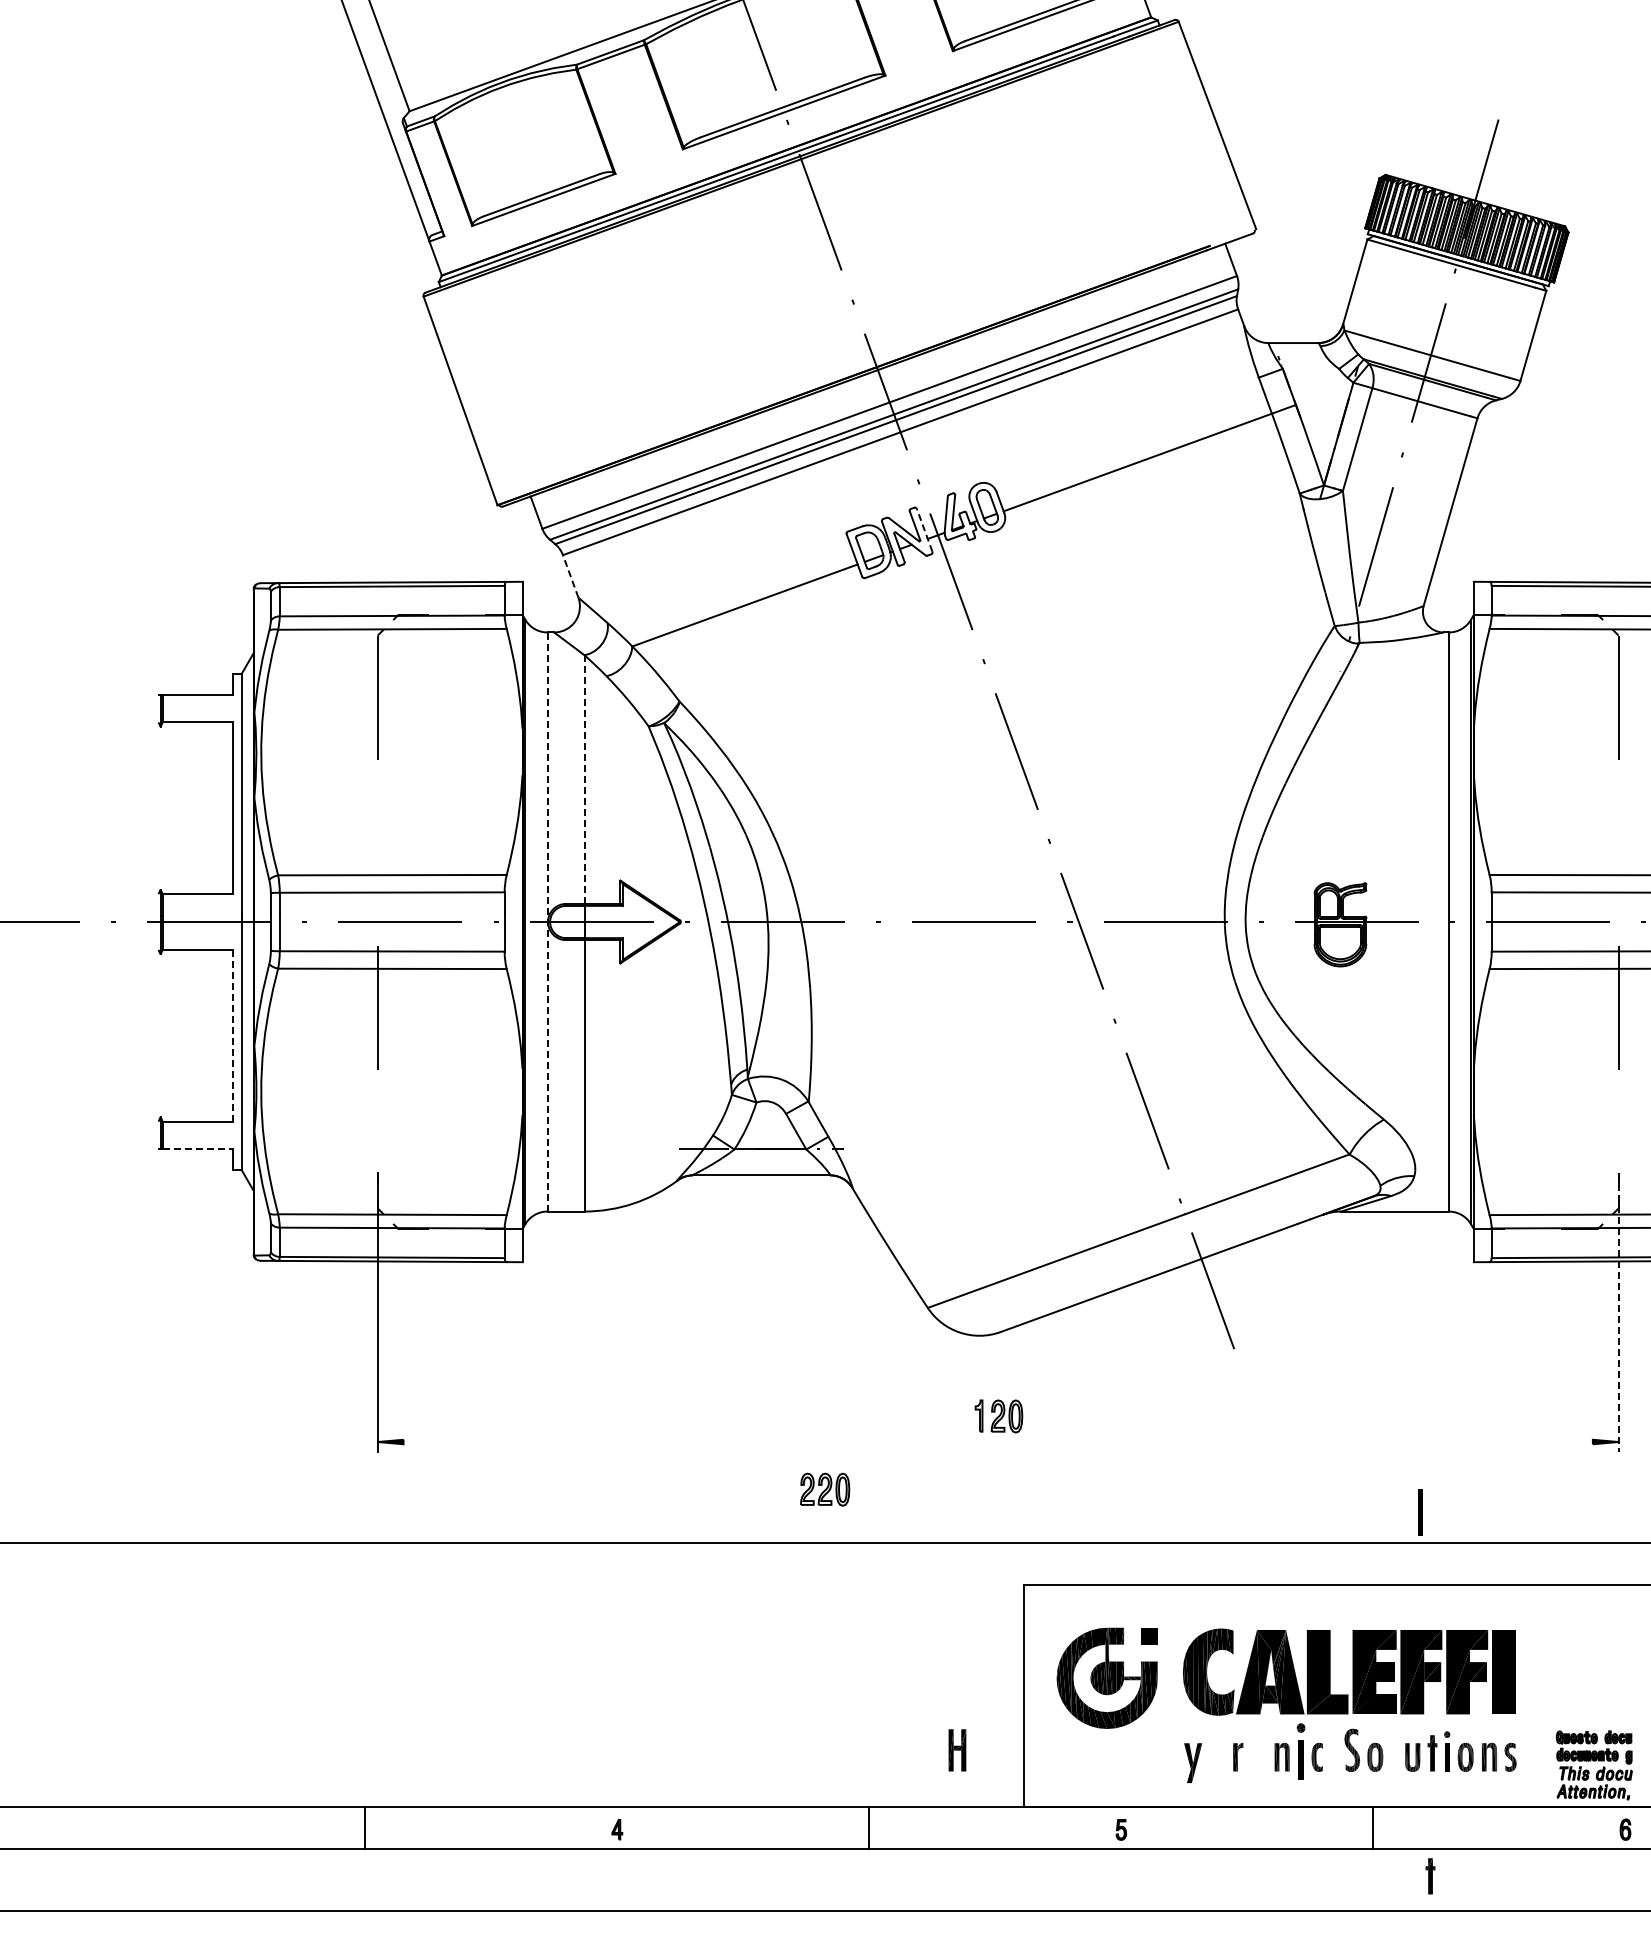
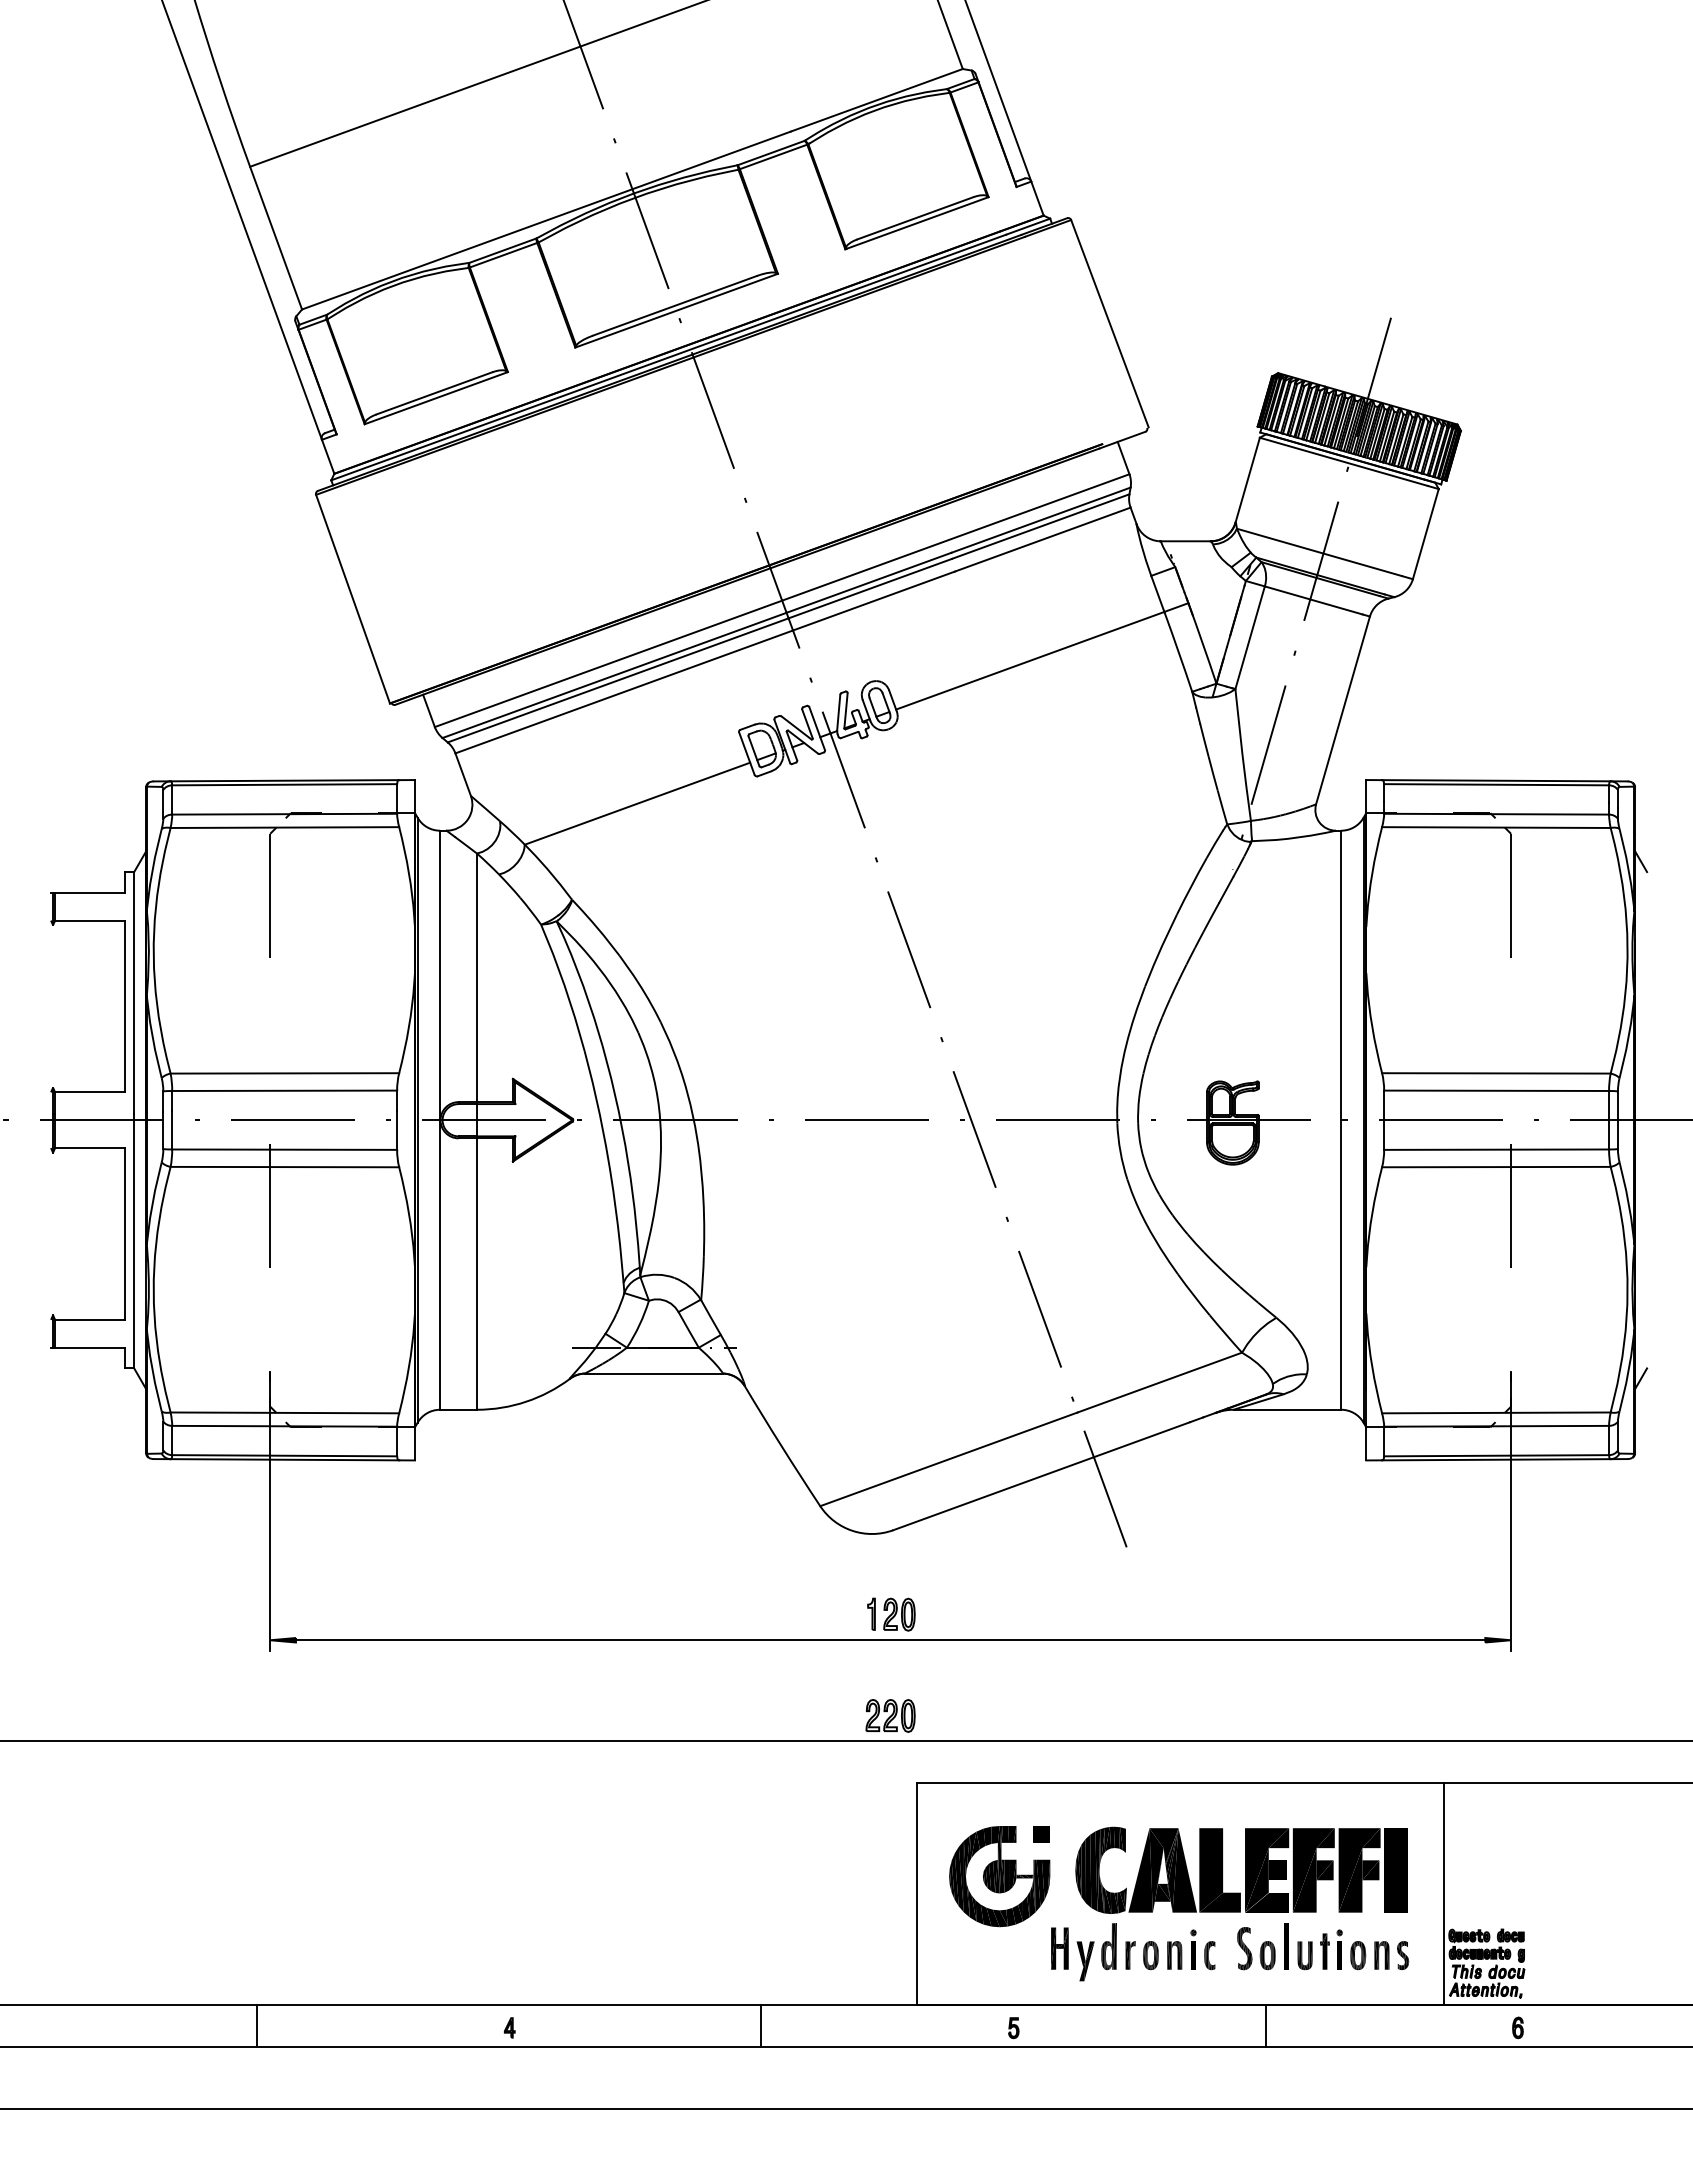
line: (925, 530) -> (817, 728), dashed -> solid
line: (571, 576) -> (463, 774), dashed -> solid
line: (585, 779) -> (477, 977), dashed -> solid
line: (548, 922) -> (440, 1120), dashed -> solid
line: (233, 1035) -> (125, 1233), dashed -> solid
line: (198, 1149) -> (90, 1347), dashed -> solid
line: (1619, 1313) -> (1511, 1511), dashed -> solid
line: (998, 1442) -> (890, 1640), added
part: (825, 1489) -> (890, 1715), moved
line: (1421, 1512) -> (1286, 1946), moved
line: (1551, 1696) -> (1443, 1894), added
part: (1216, 1748) -> (1108, 1946), added
part: (957, 1750) -> (1059, 1948), moved
part: (1301, 1751) -> (1193, 1949), size x0.71
part: (1258, 1757) -> (1150, 1955), added
part: (1430, 1876) -> (1322, 2074), removed

